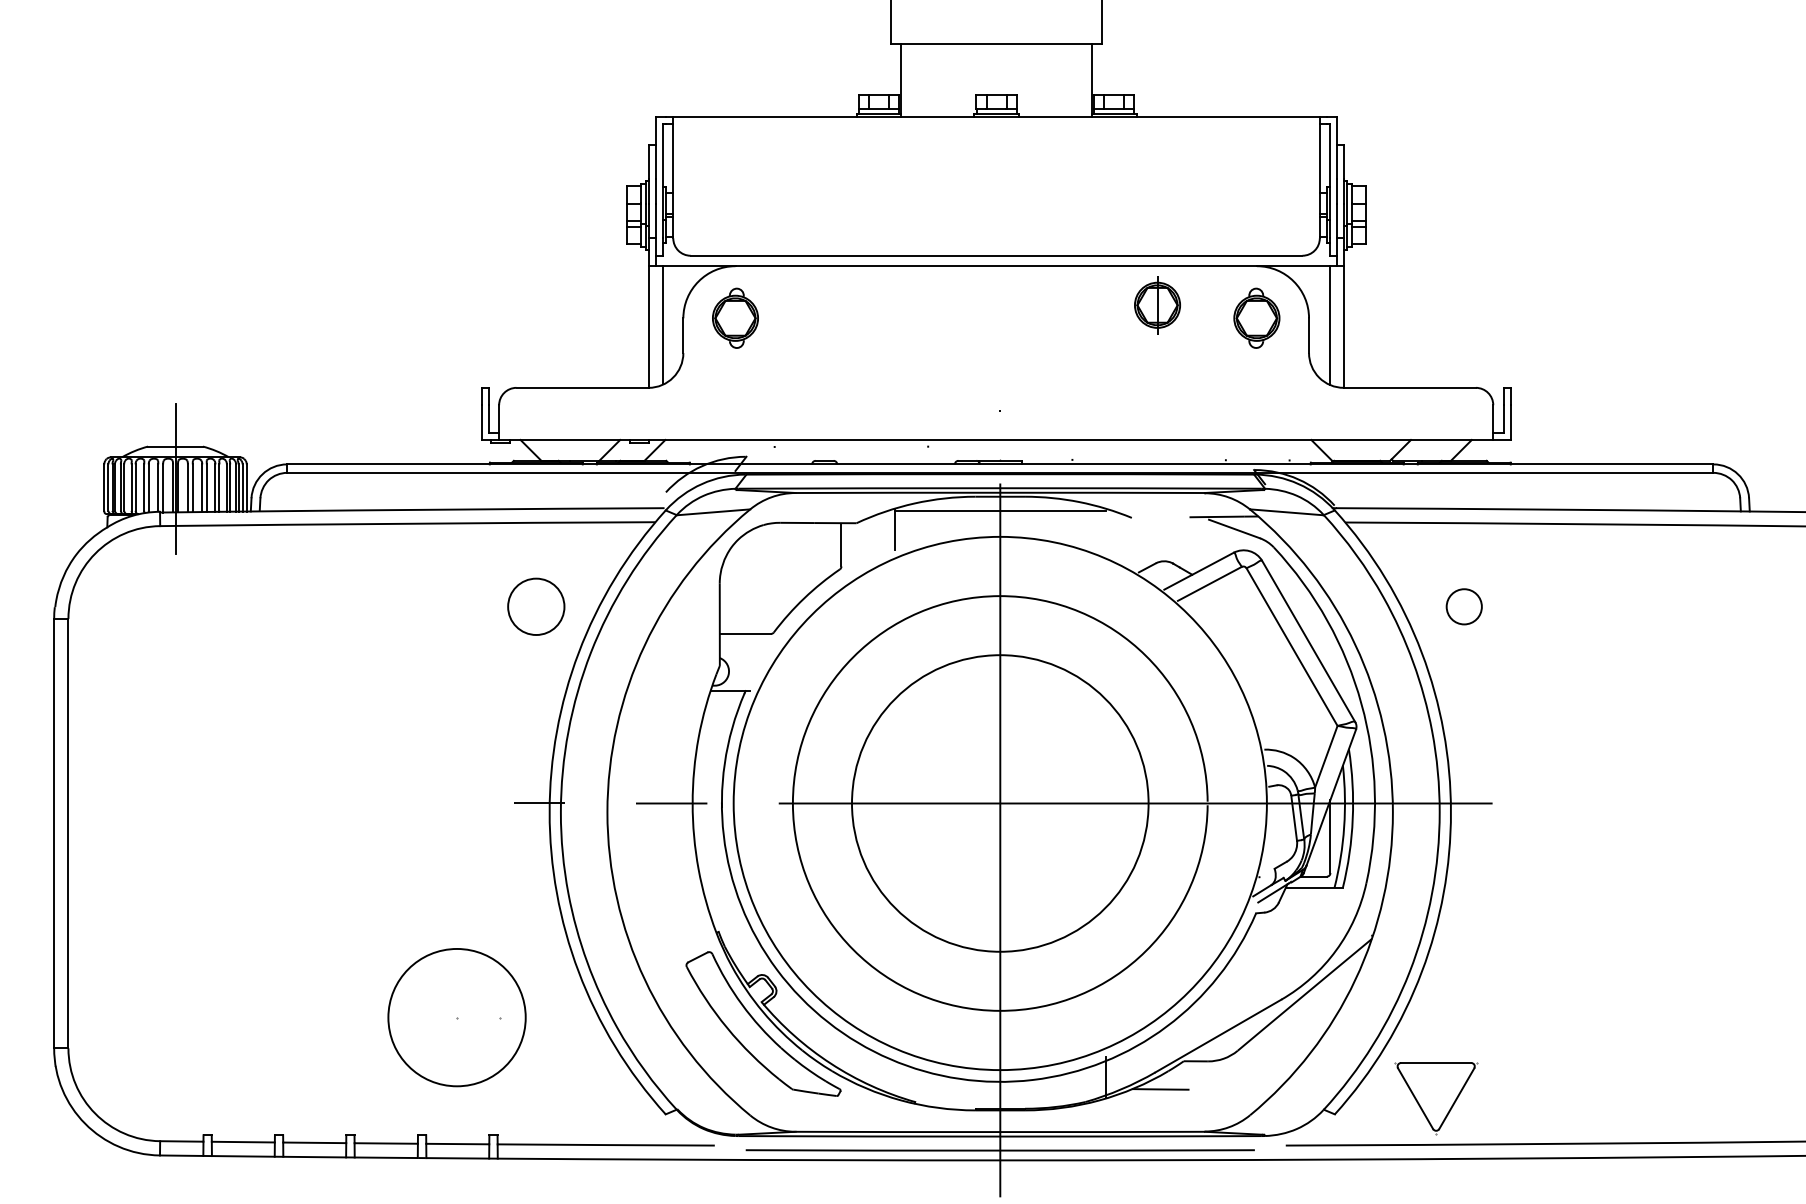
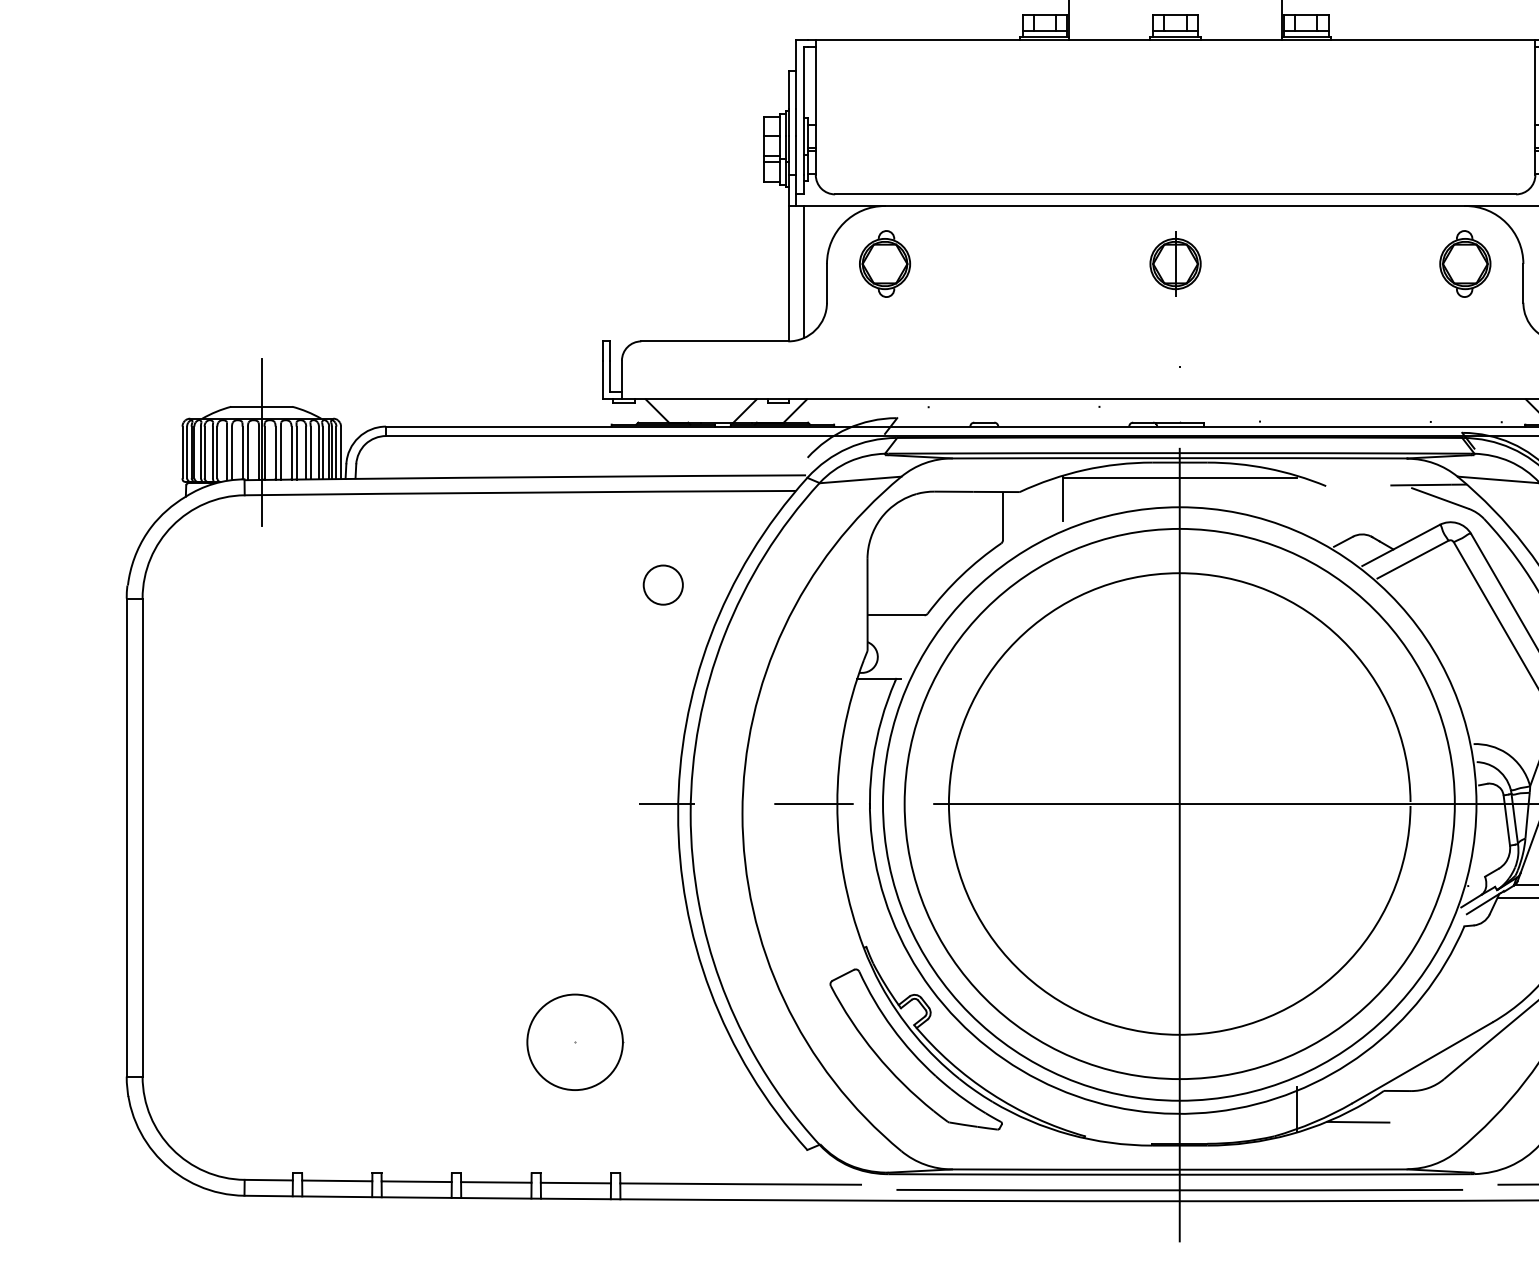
part: (1157, 305) -> (1175, 264), moved
circle: (535, 606) -> (662, 584), size x0.62
circle: (1000, 803) -> (1179, 804), size x1.67
circle: (456, 1017) -> (574, 1042), size x0.62

